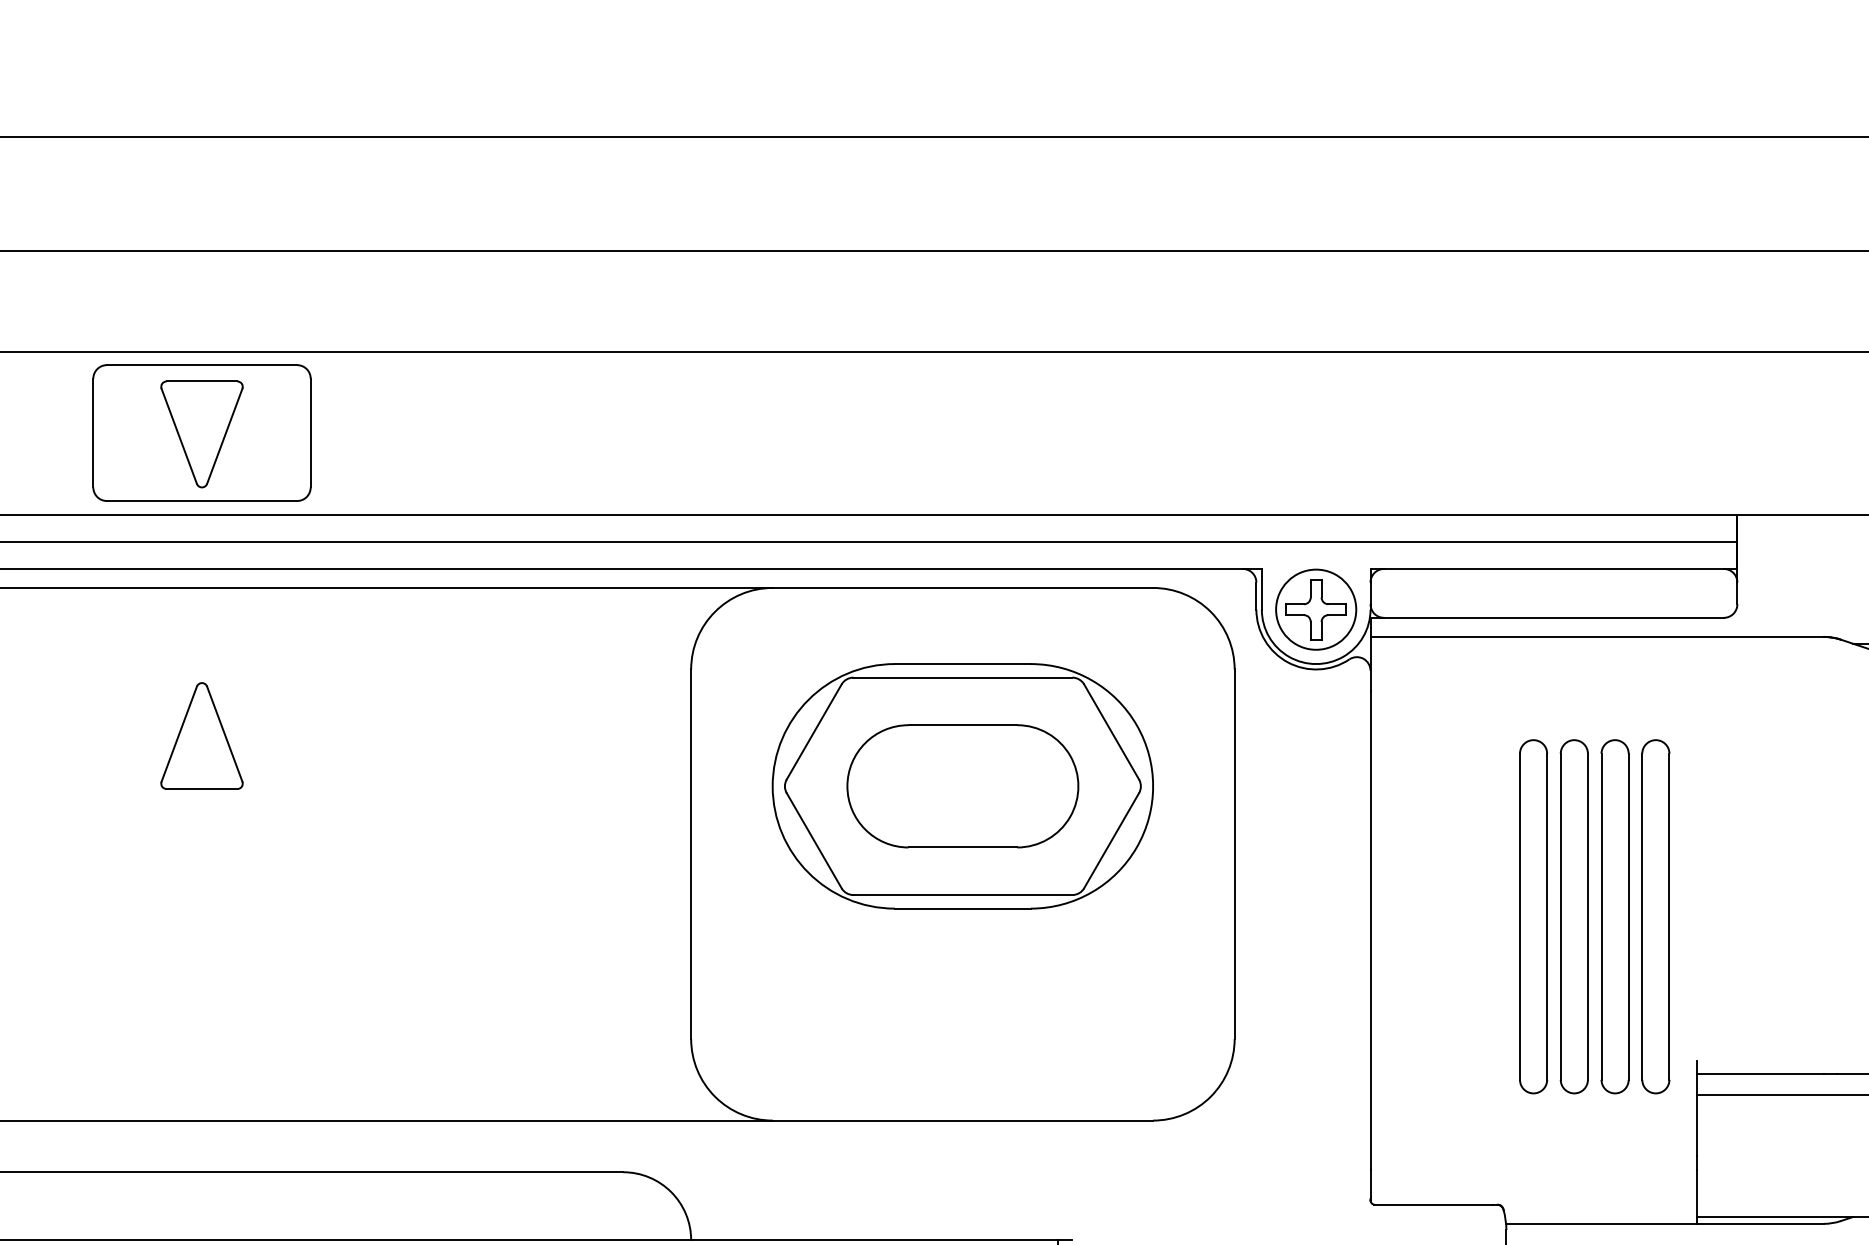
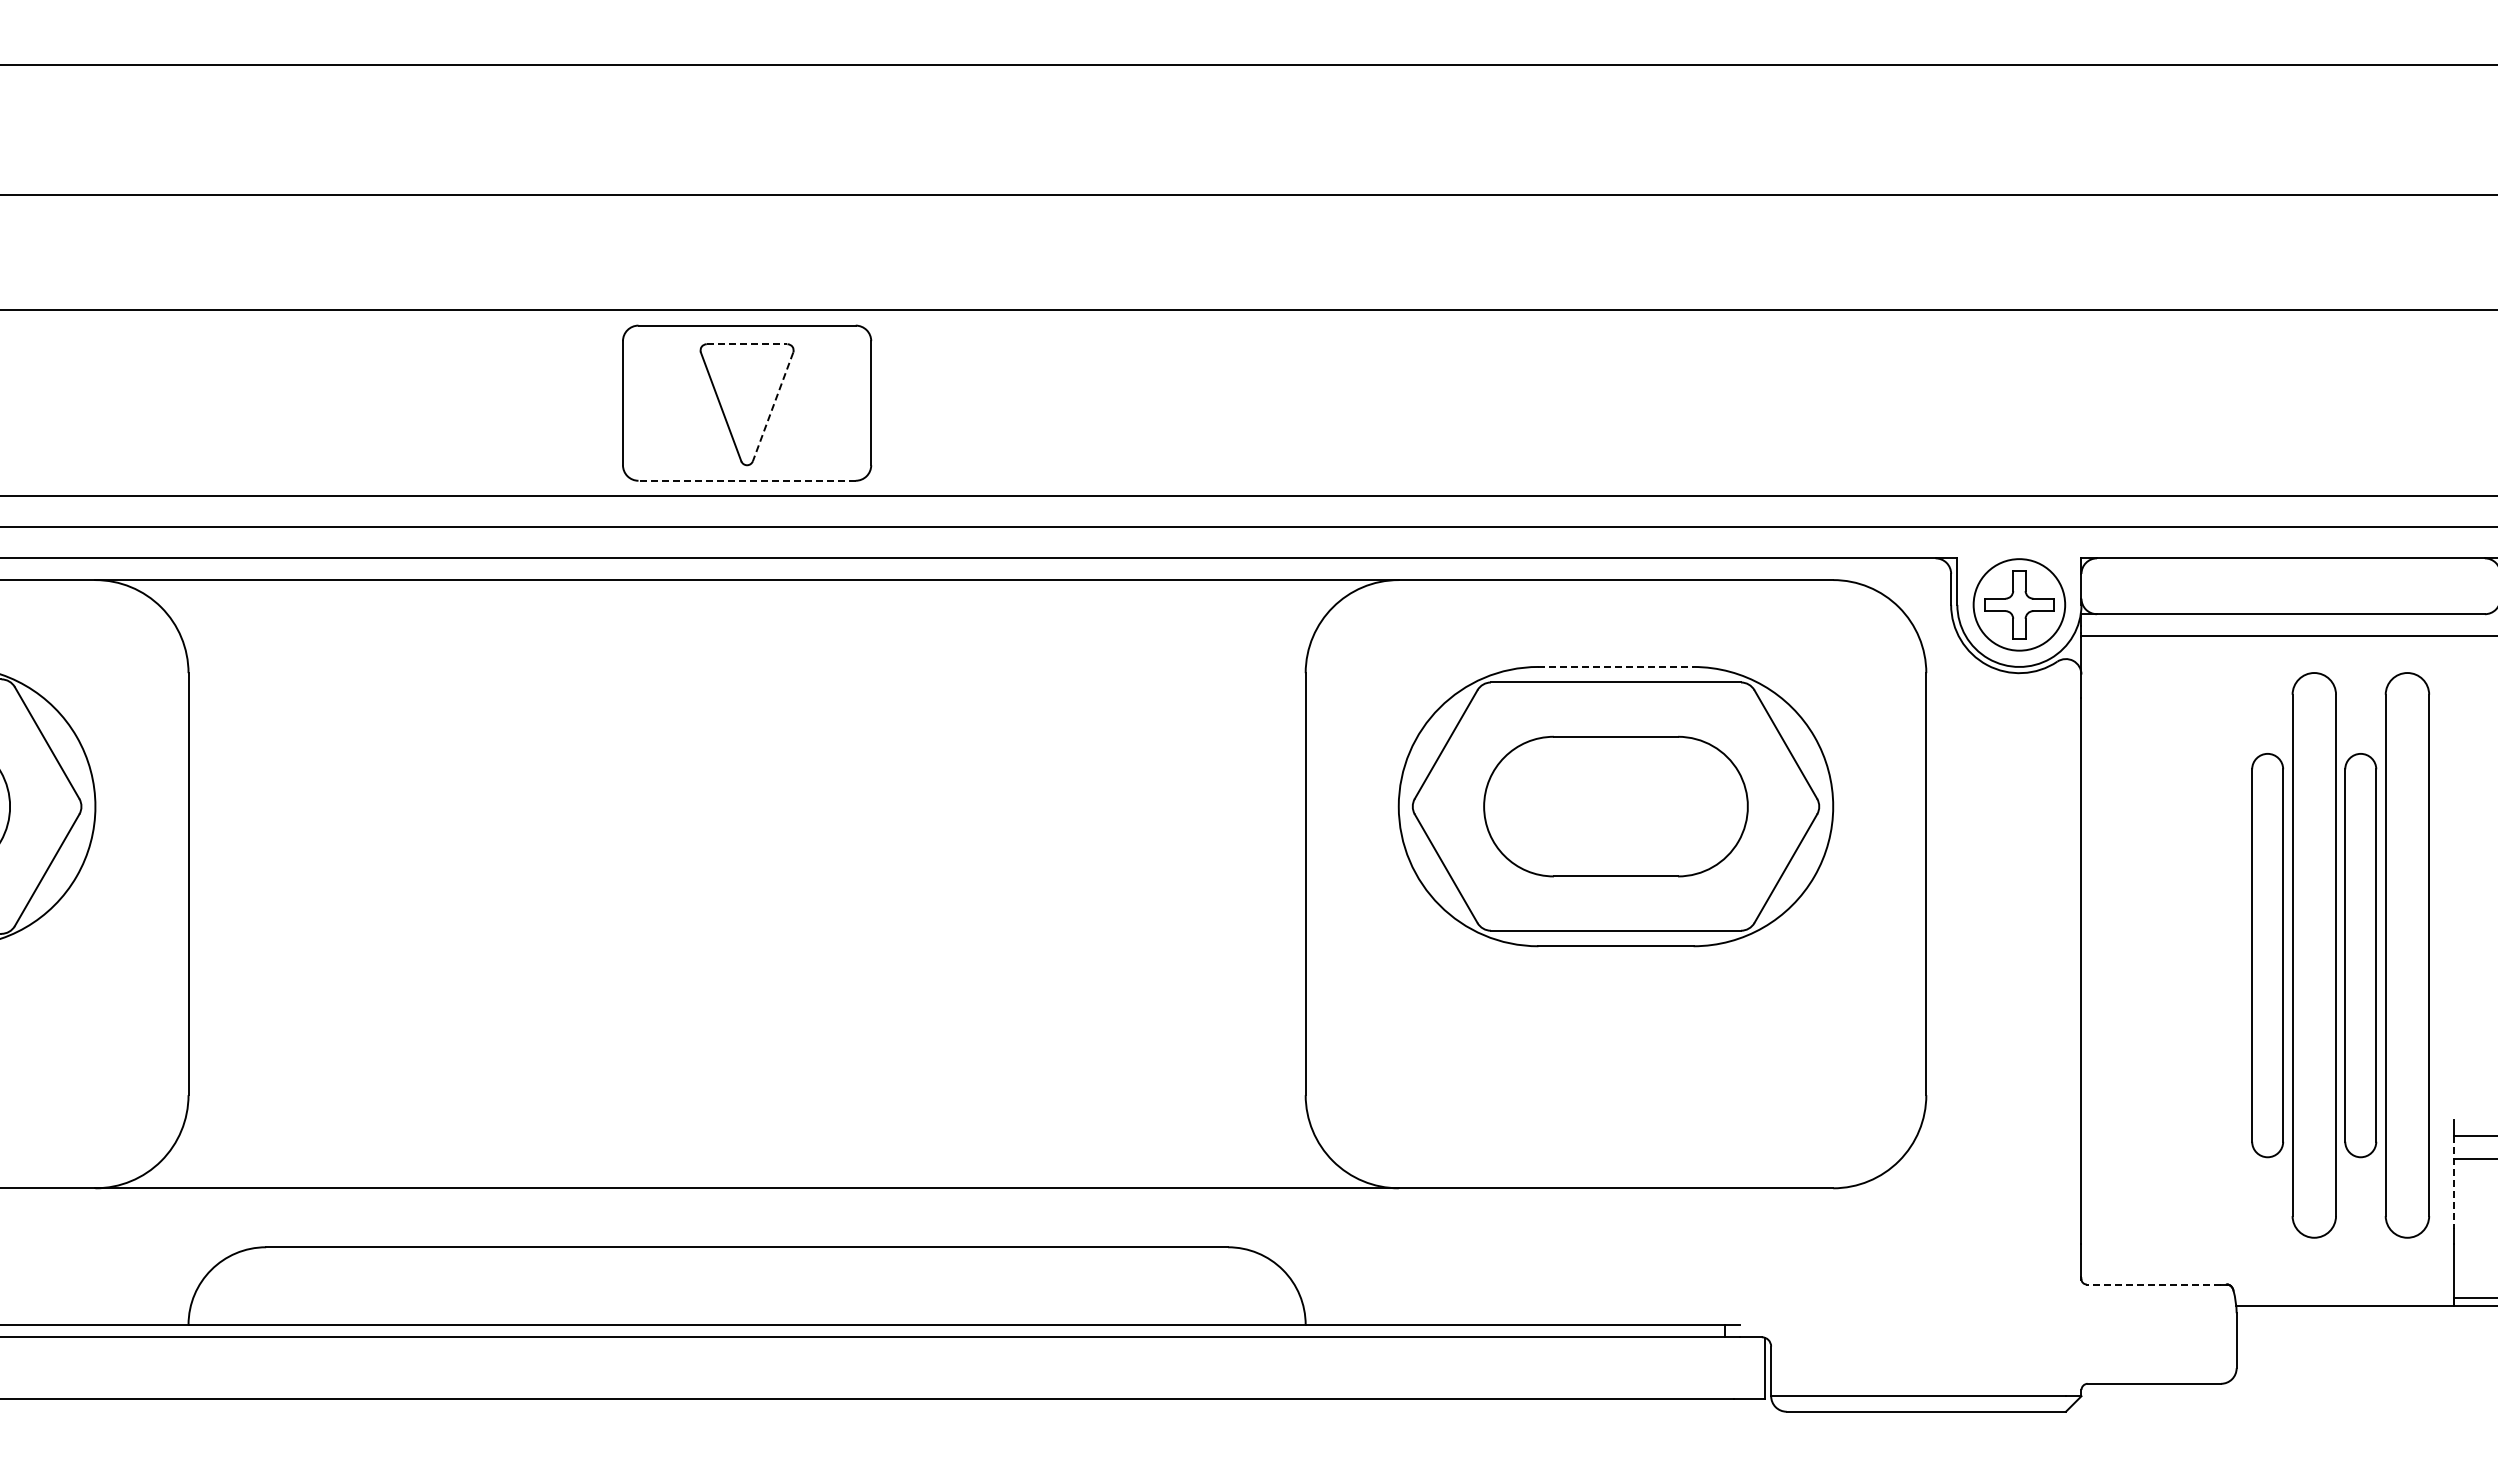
line: (202, 381) -> (747, 344), solid -> dashed
line: (225, 435) -> (773, 406), solid -> dashed
line: (202, 500) -> (747, 480), solid -> dashed
line: (963, 663) -> (1616, 666), solid -> dashed
part: (201, 735) -> (746, 748), removed
part: (1573, 916) -> (2313, 955), size x1.4
part: (1655, 916) -> (2406, 955), size x1.4
line: (1696, 1115) -> (2453, 1182), solid -> dashed
line: (1433, 1204) -> (2153, 1284), solid -> dashed

